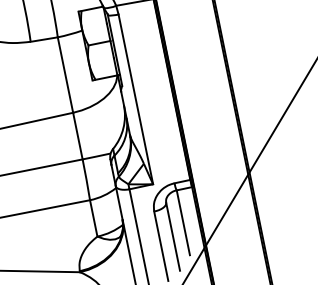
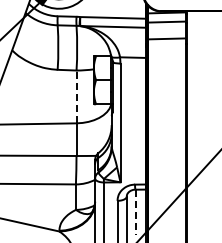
line: (65, 74) -> (76, 96), solid -> dashed
line: (183, 222) -> (135, 212), solid -> dashed

